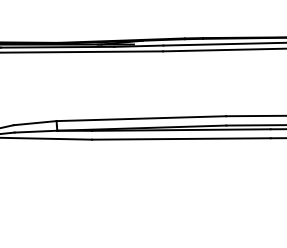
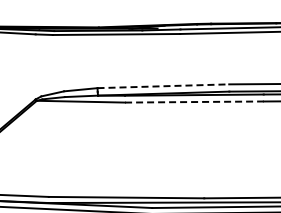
line: (141, 118) -> (163, 86), solid -> dashed
line: (181, 139) -> (194, 102), solid -> dashed

